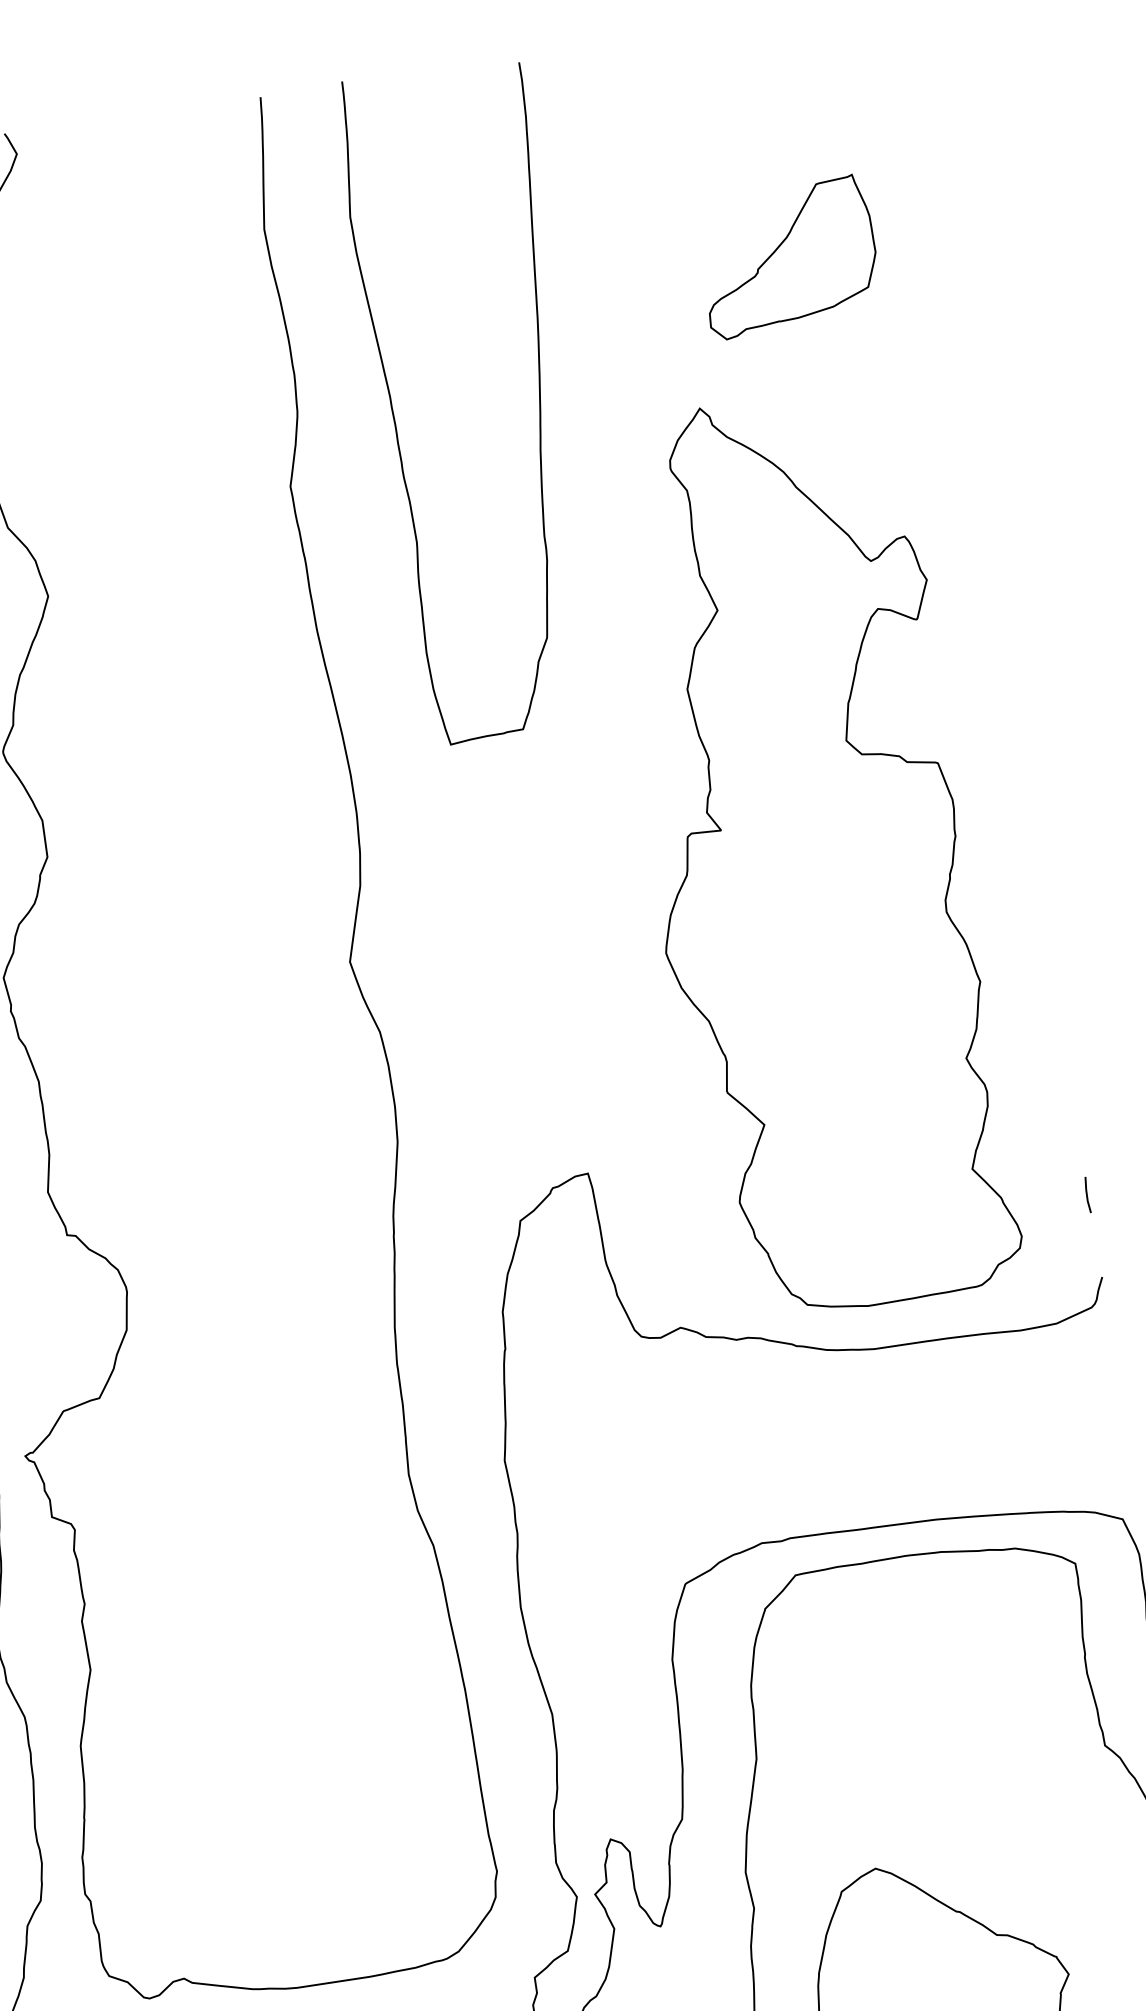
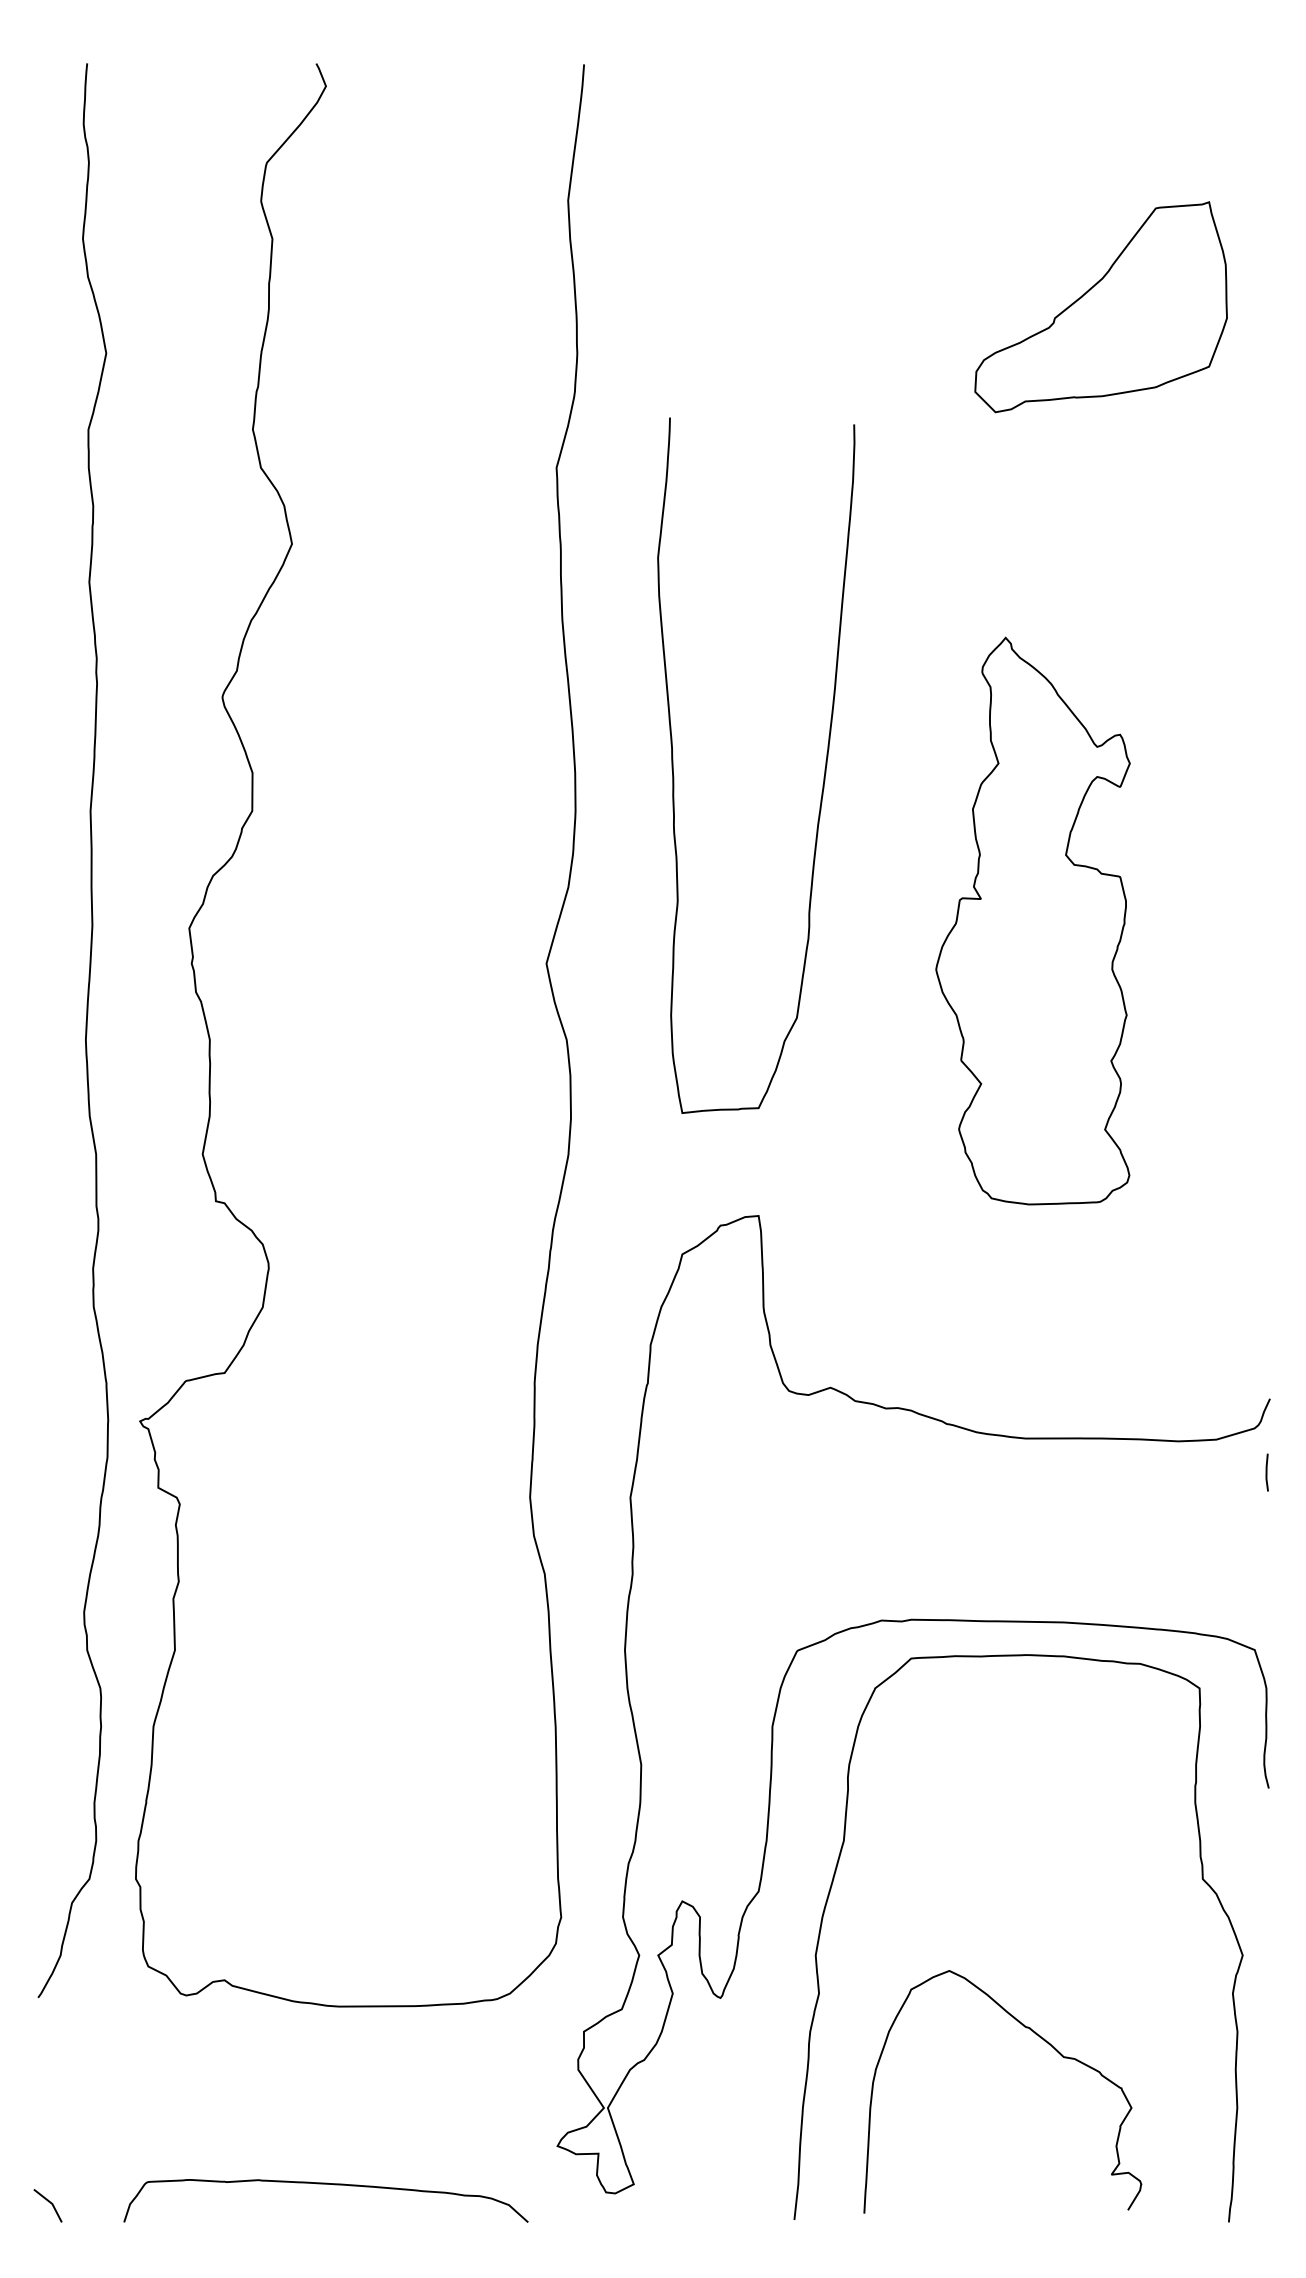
part: (788, 257) -> (1100, 307), size x1.4
curve: (538, 403) -> (823, 776), moved
part: (808, 852) -> (1032, 920), size x0.6
line: (1086, 1195) -> (1266, 1472), moved

